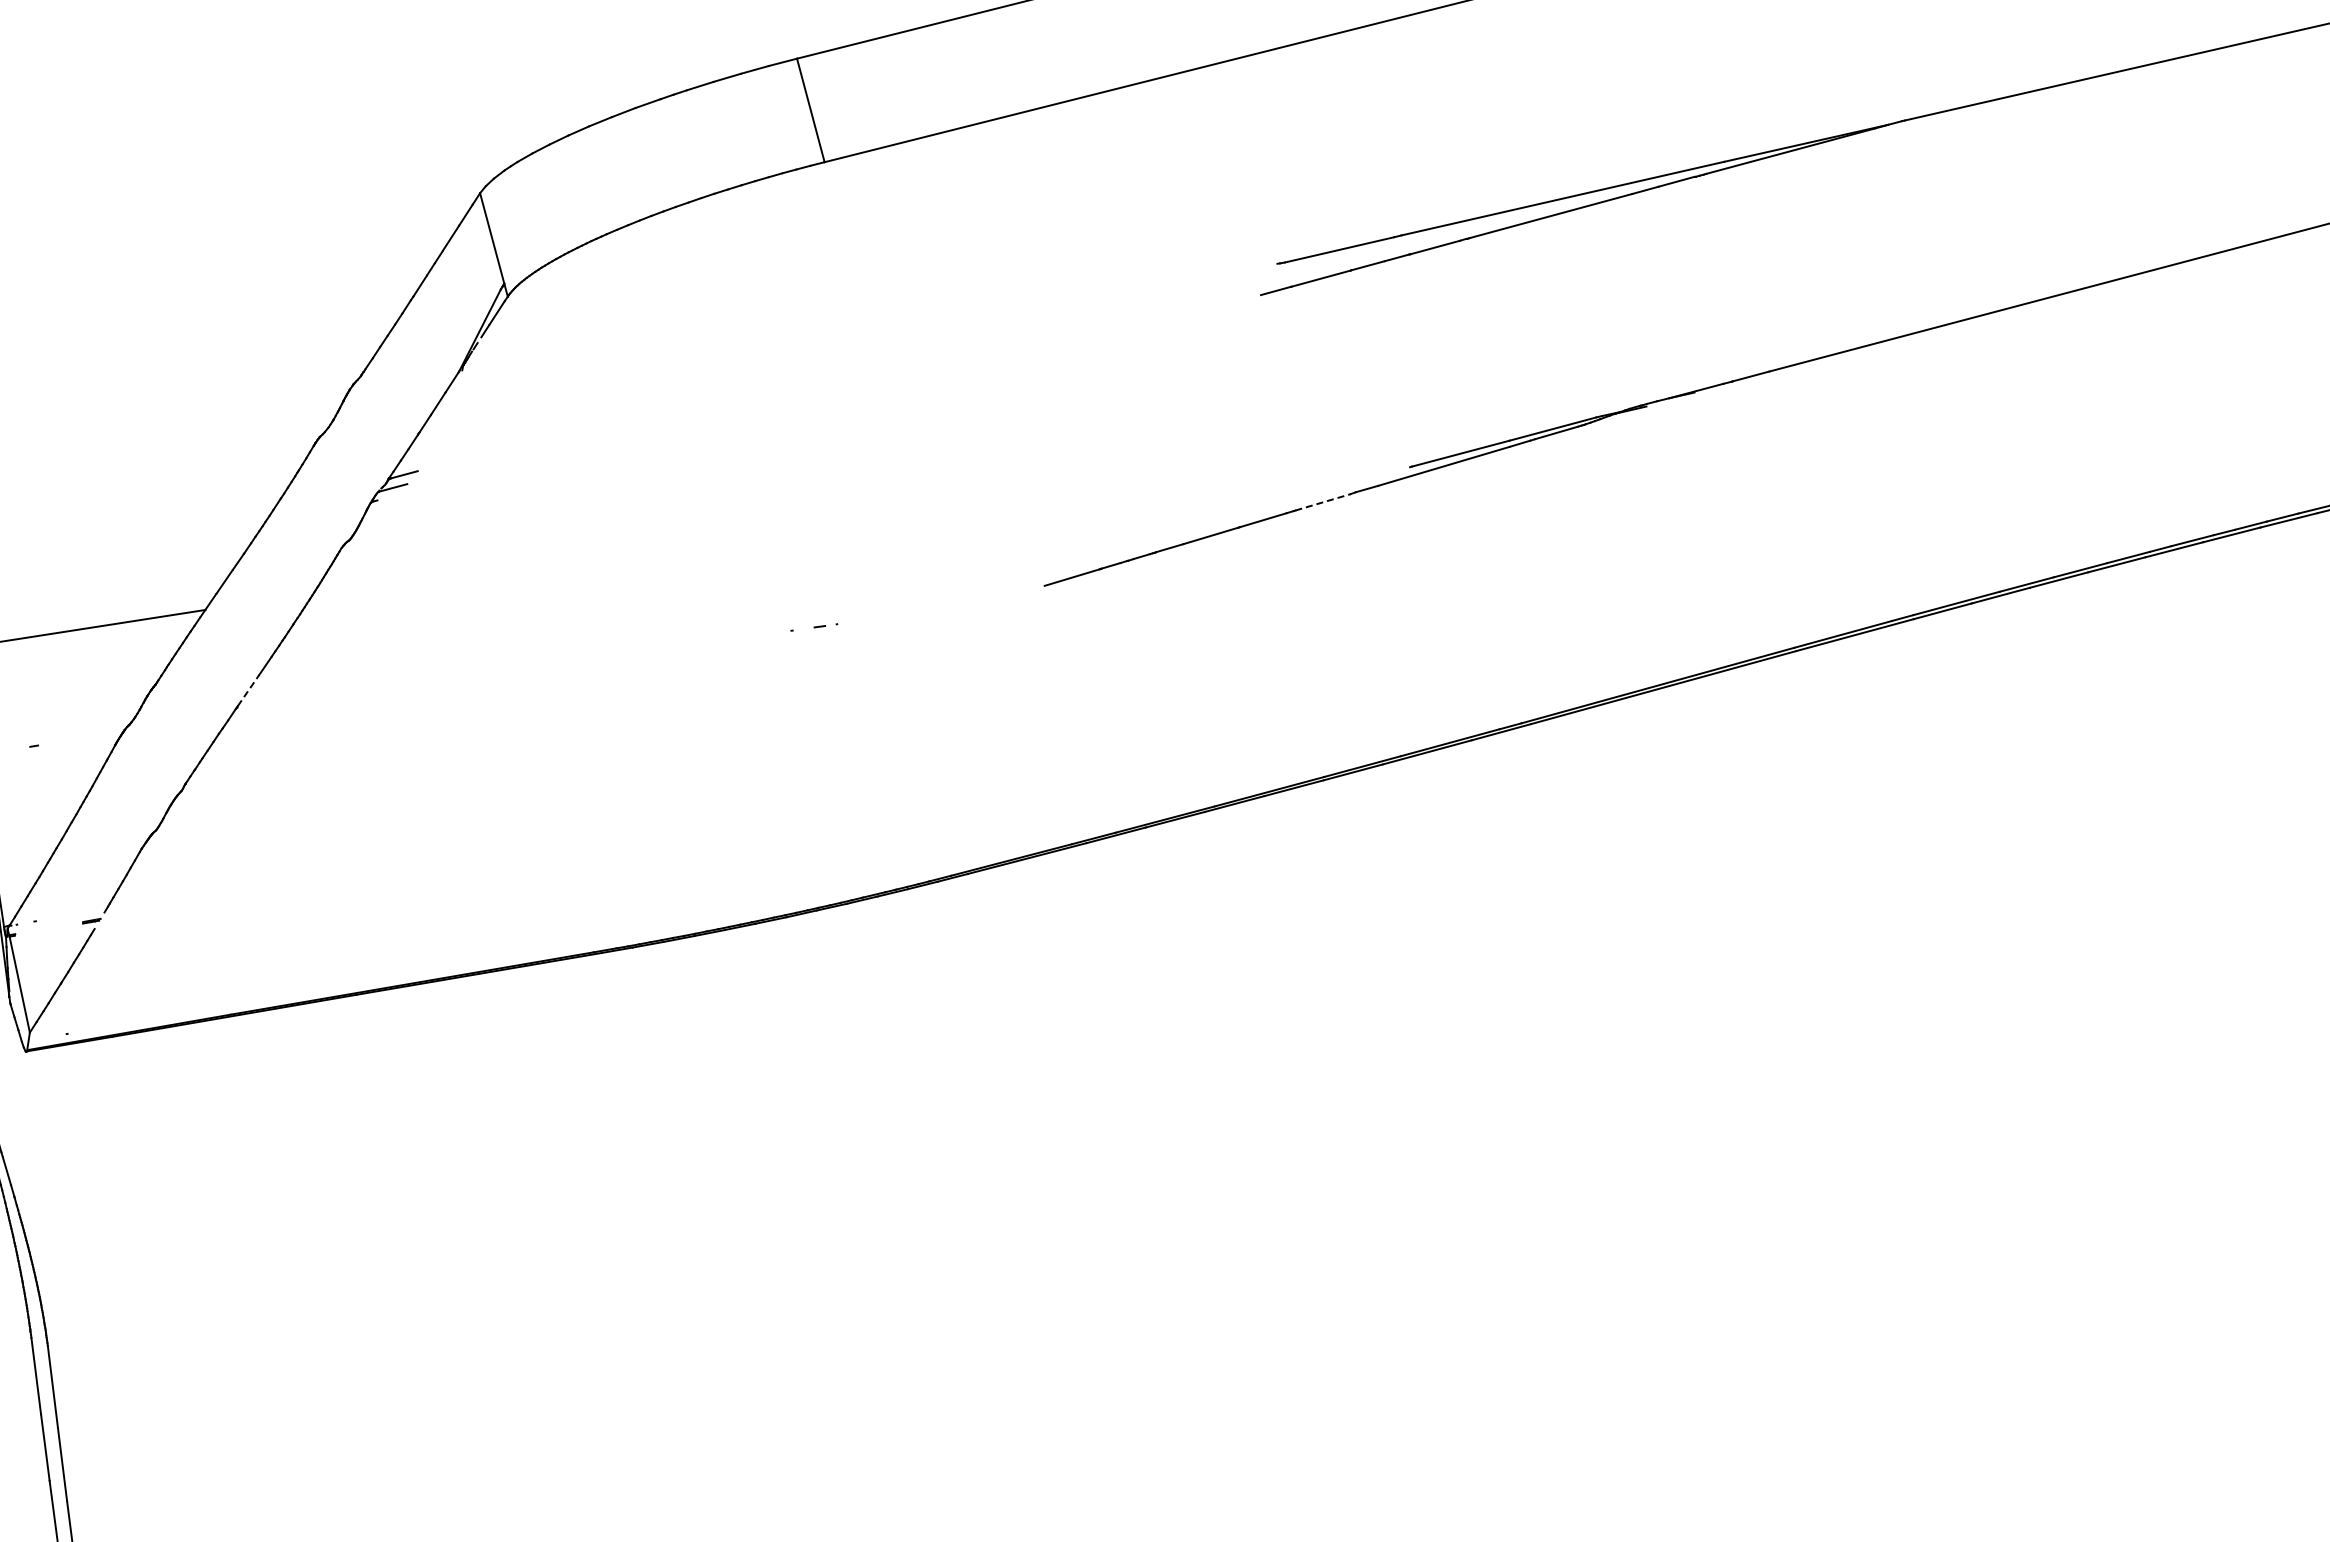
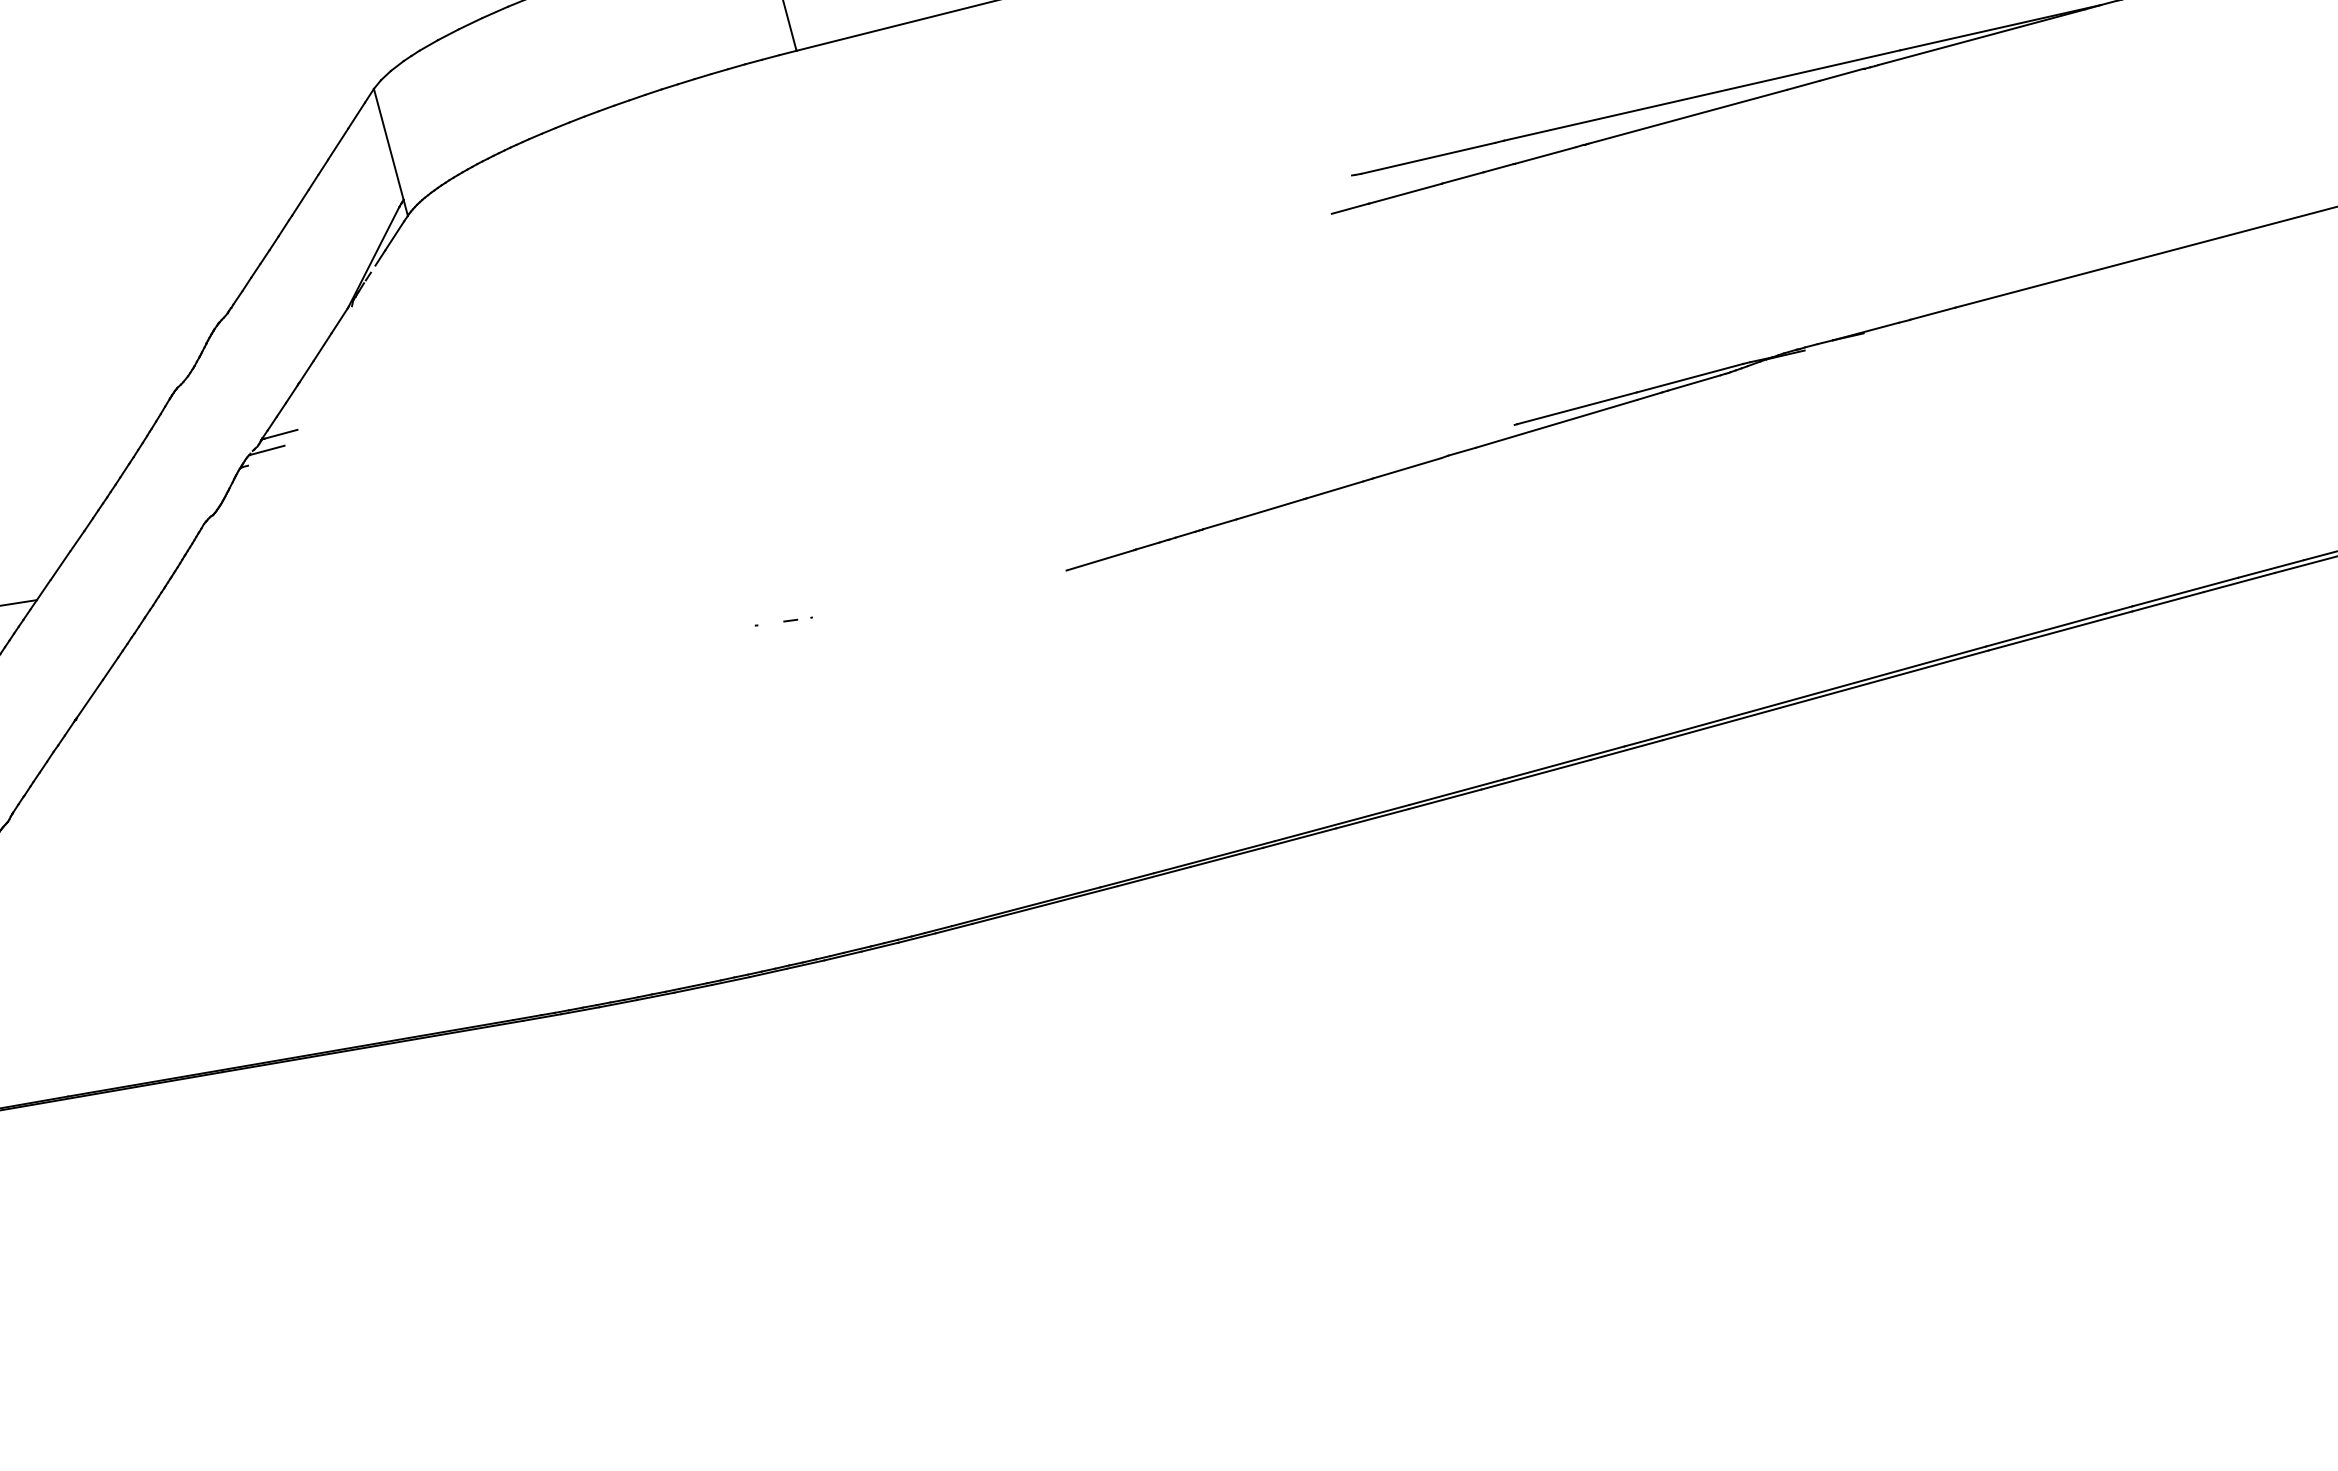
line: (1323, 502) -> (1408, 468), dashed -> solid
line: (248, 690) -> (89, 698), dashed -> solid

